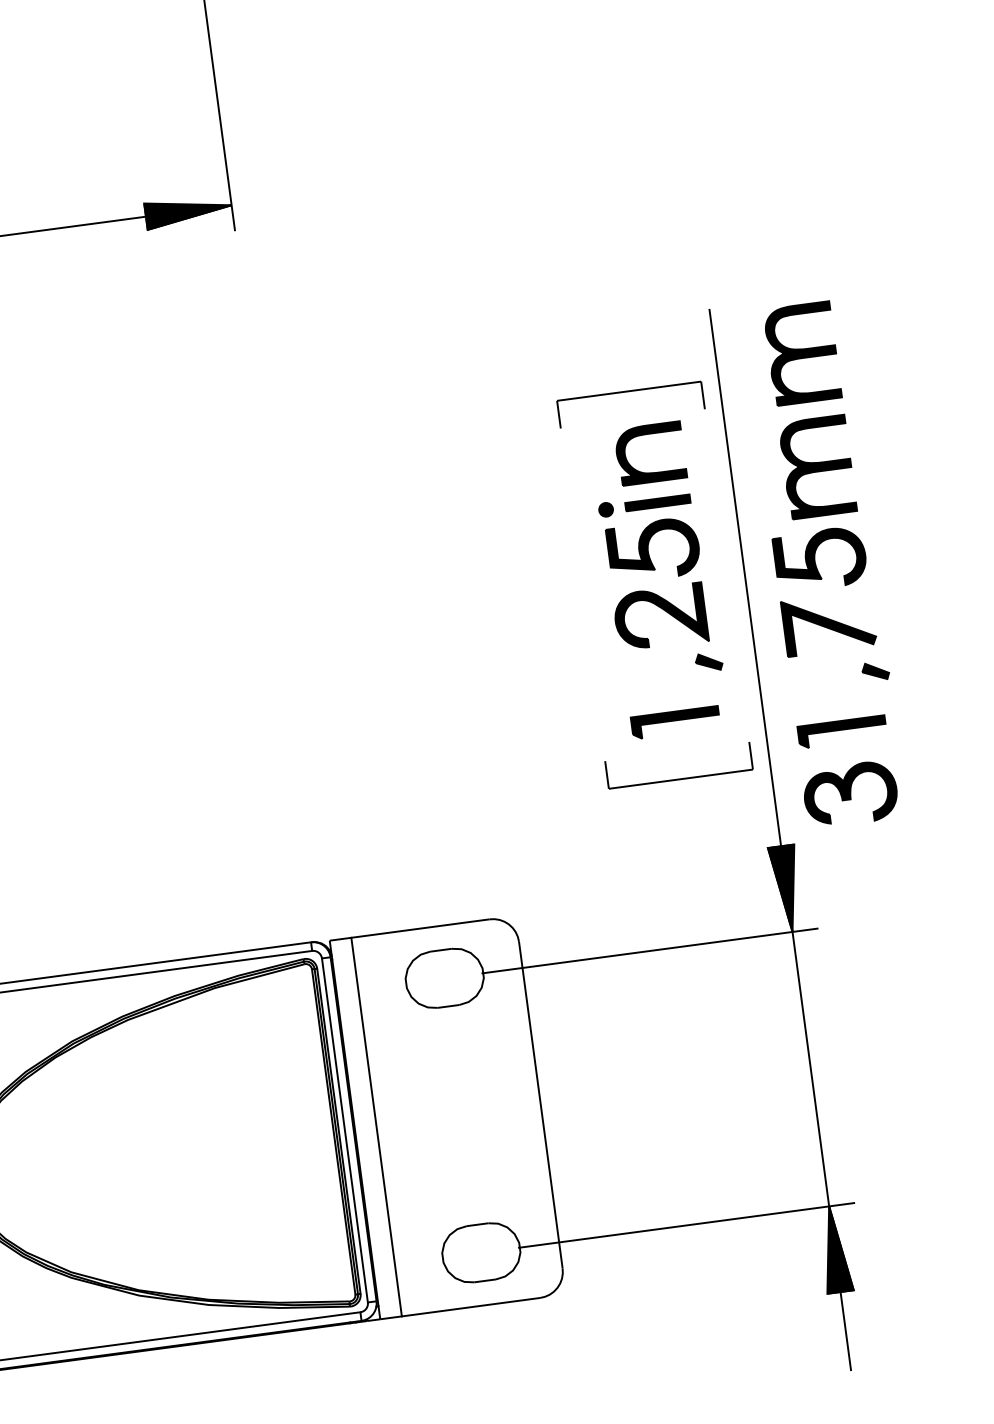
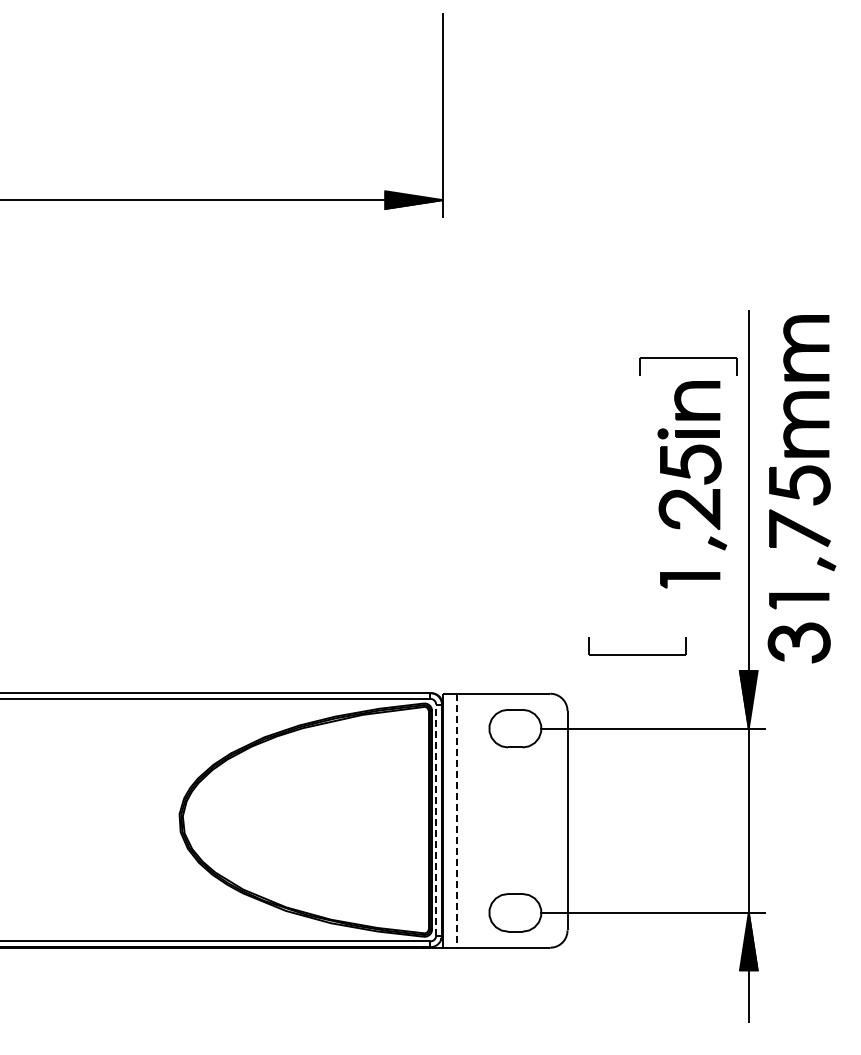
part: (680, 778) -> (637, 654), moved
line: (376, 1128) -> (457, 821), solid -> dashed
line: (345, 1129) -> (436, 819), solid -> dashed

